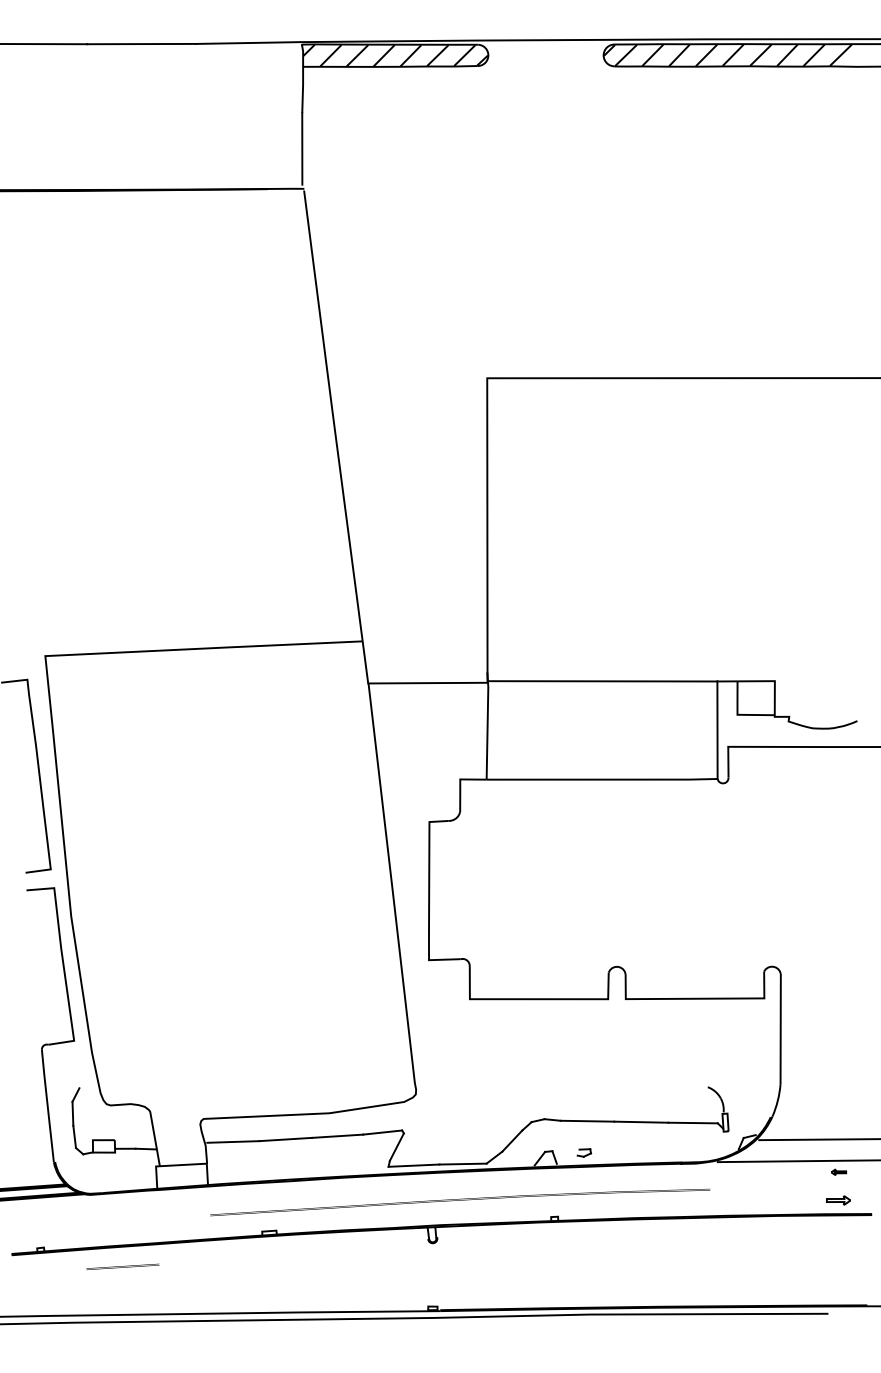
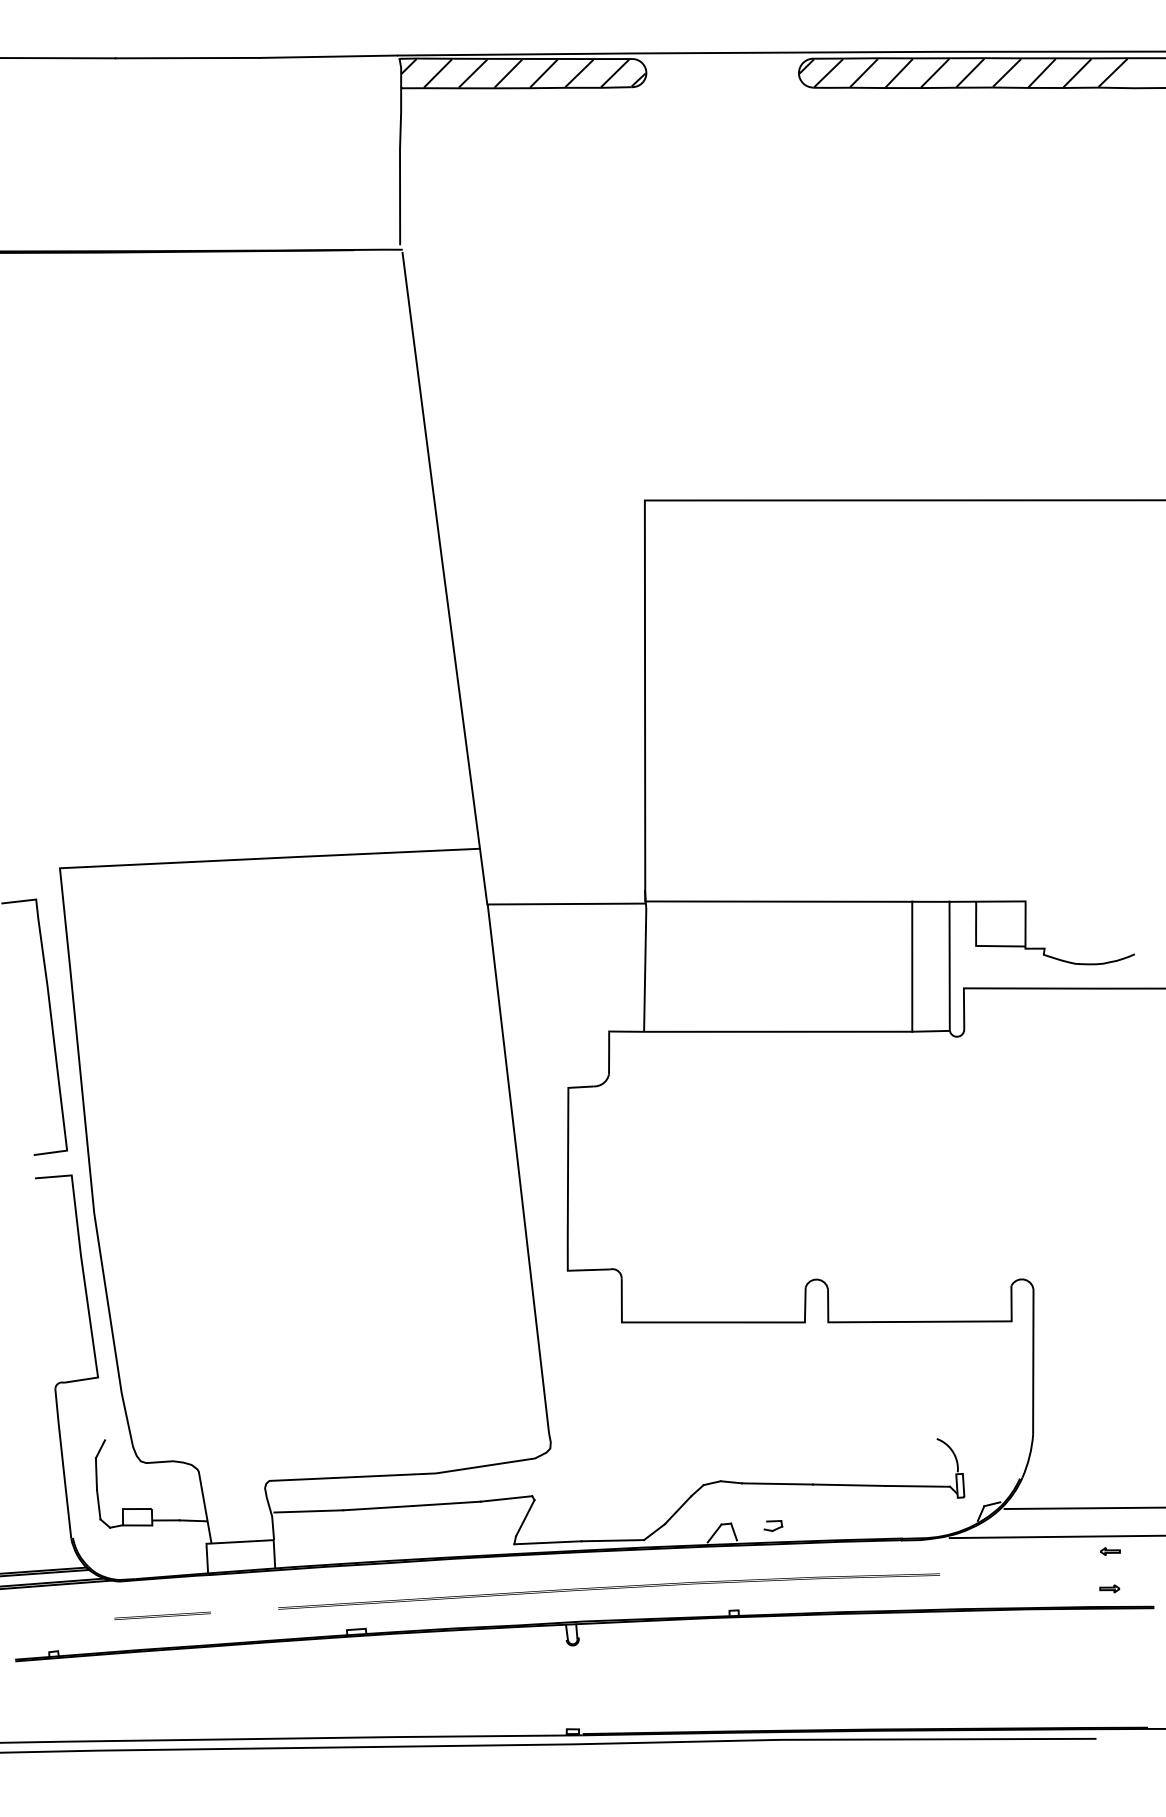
line: (689, 730) -> (912, 966), added
part: (838, 1200) -> (1109, 1588), size x0.62
line: (122, 1266) -> (162, 1615), moved

